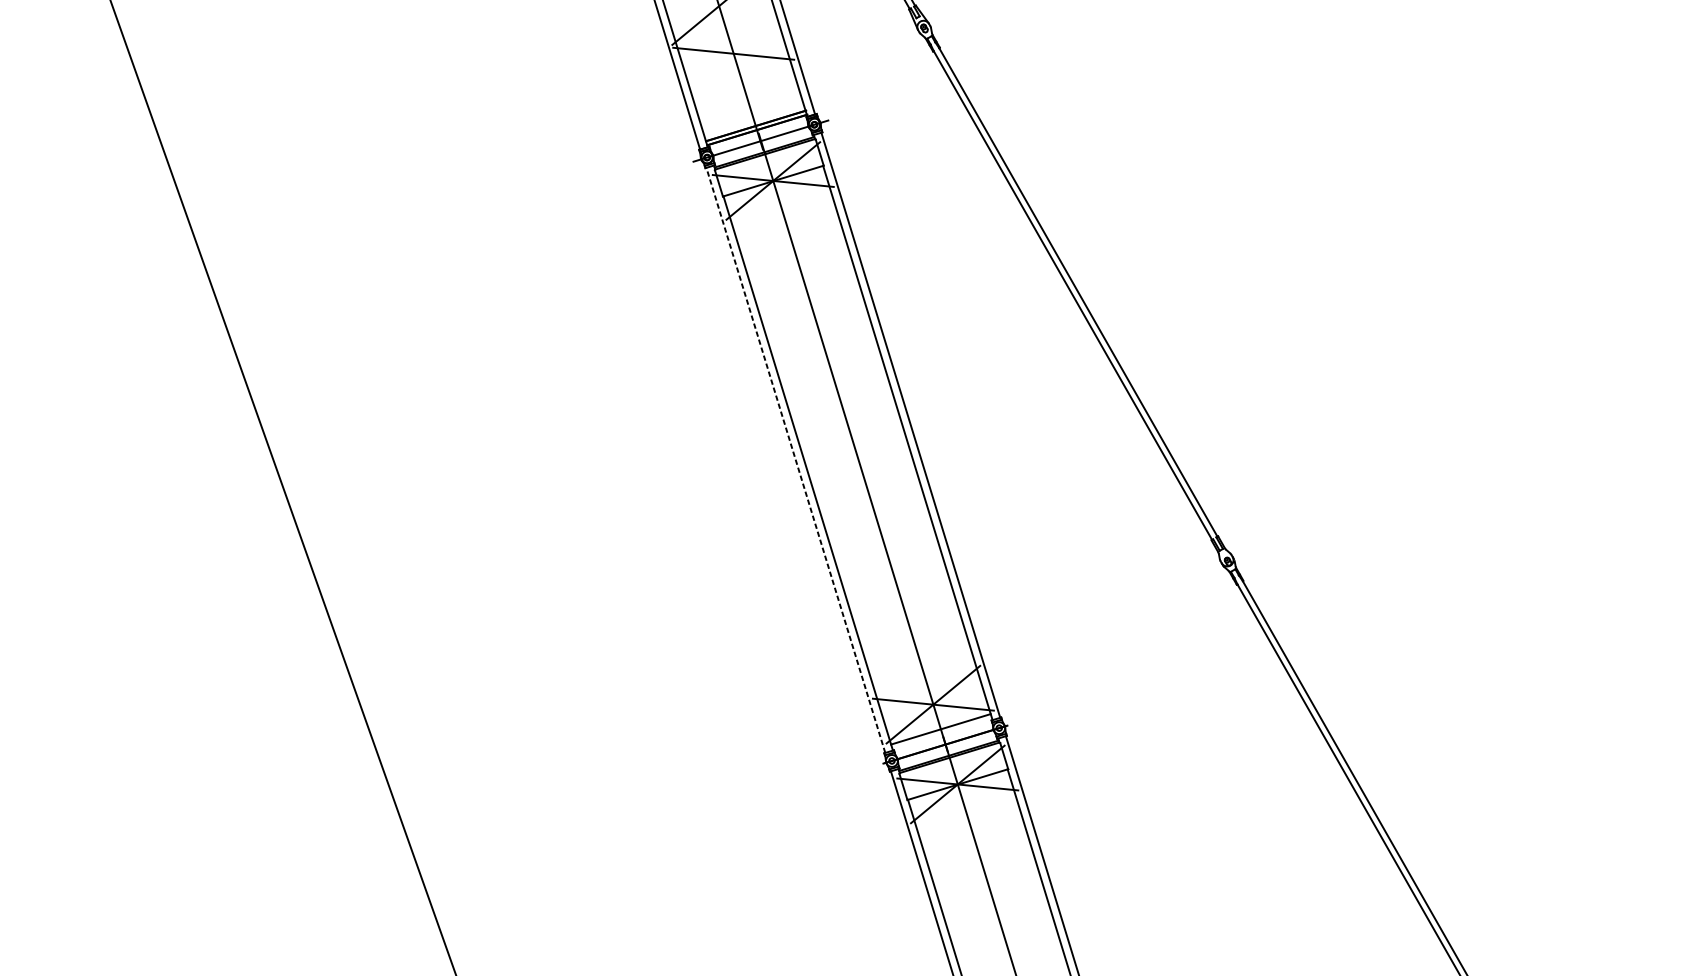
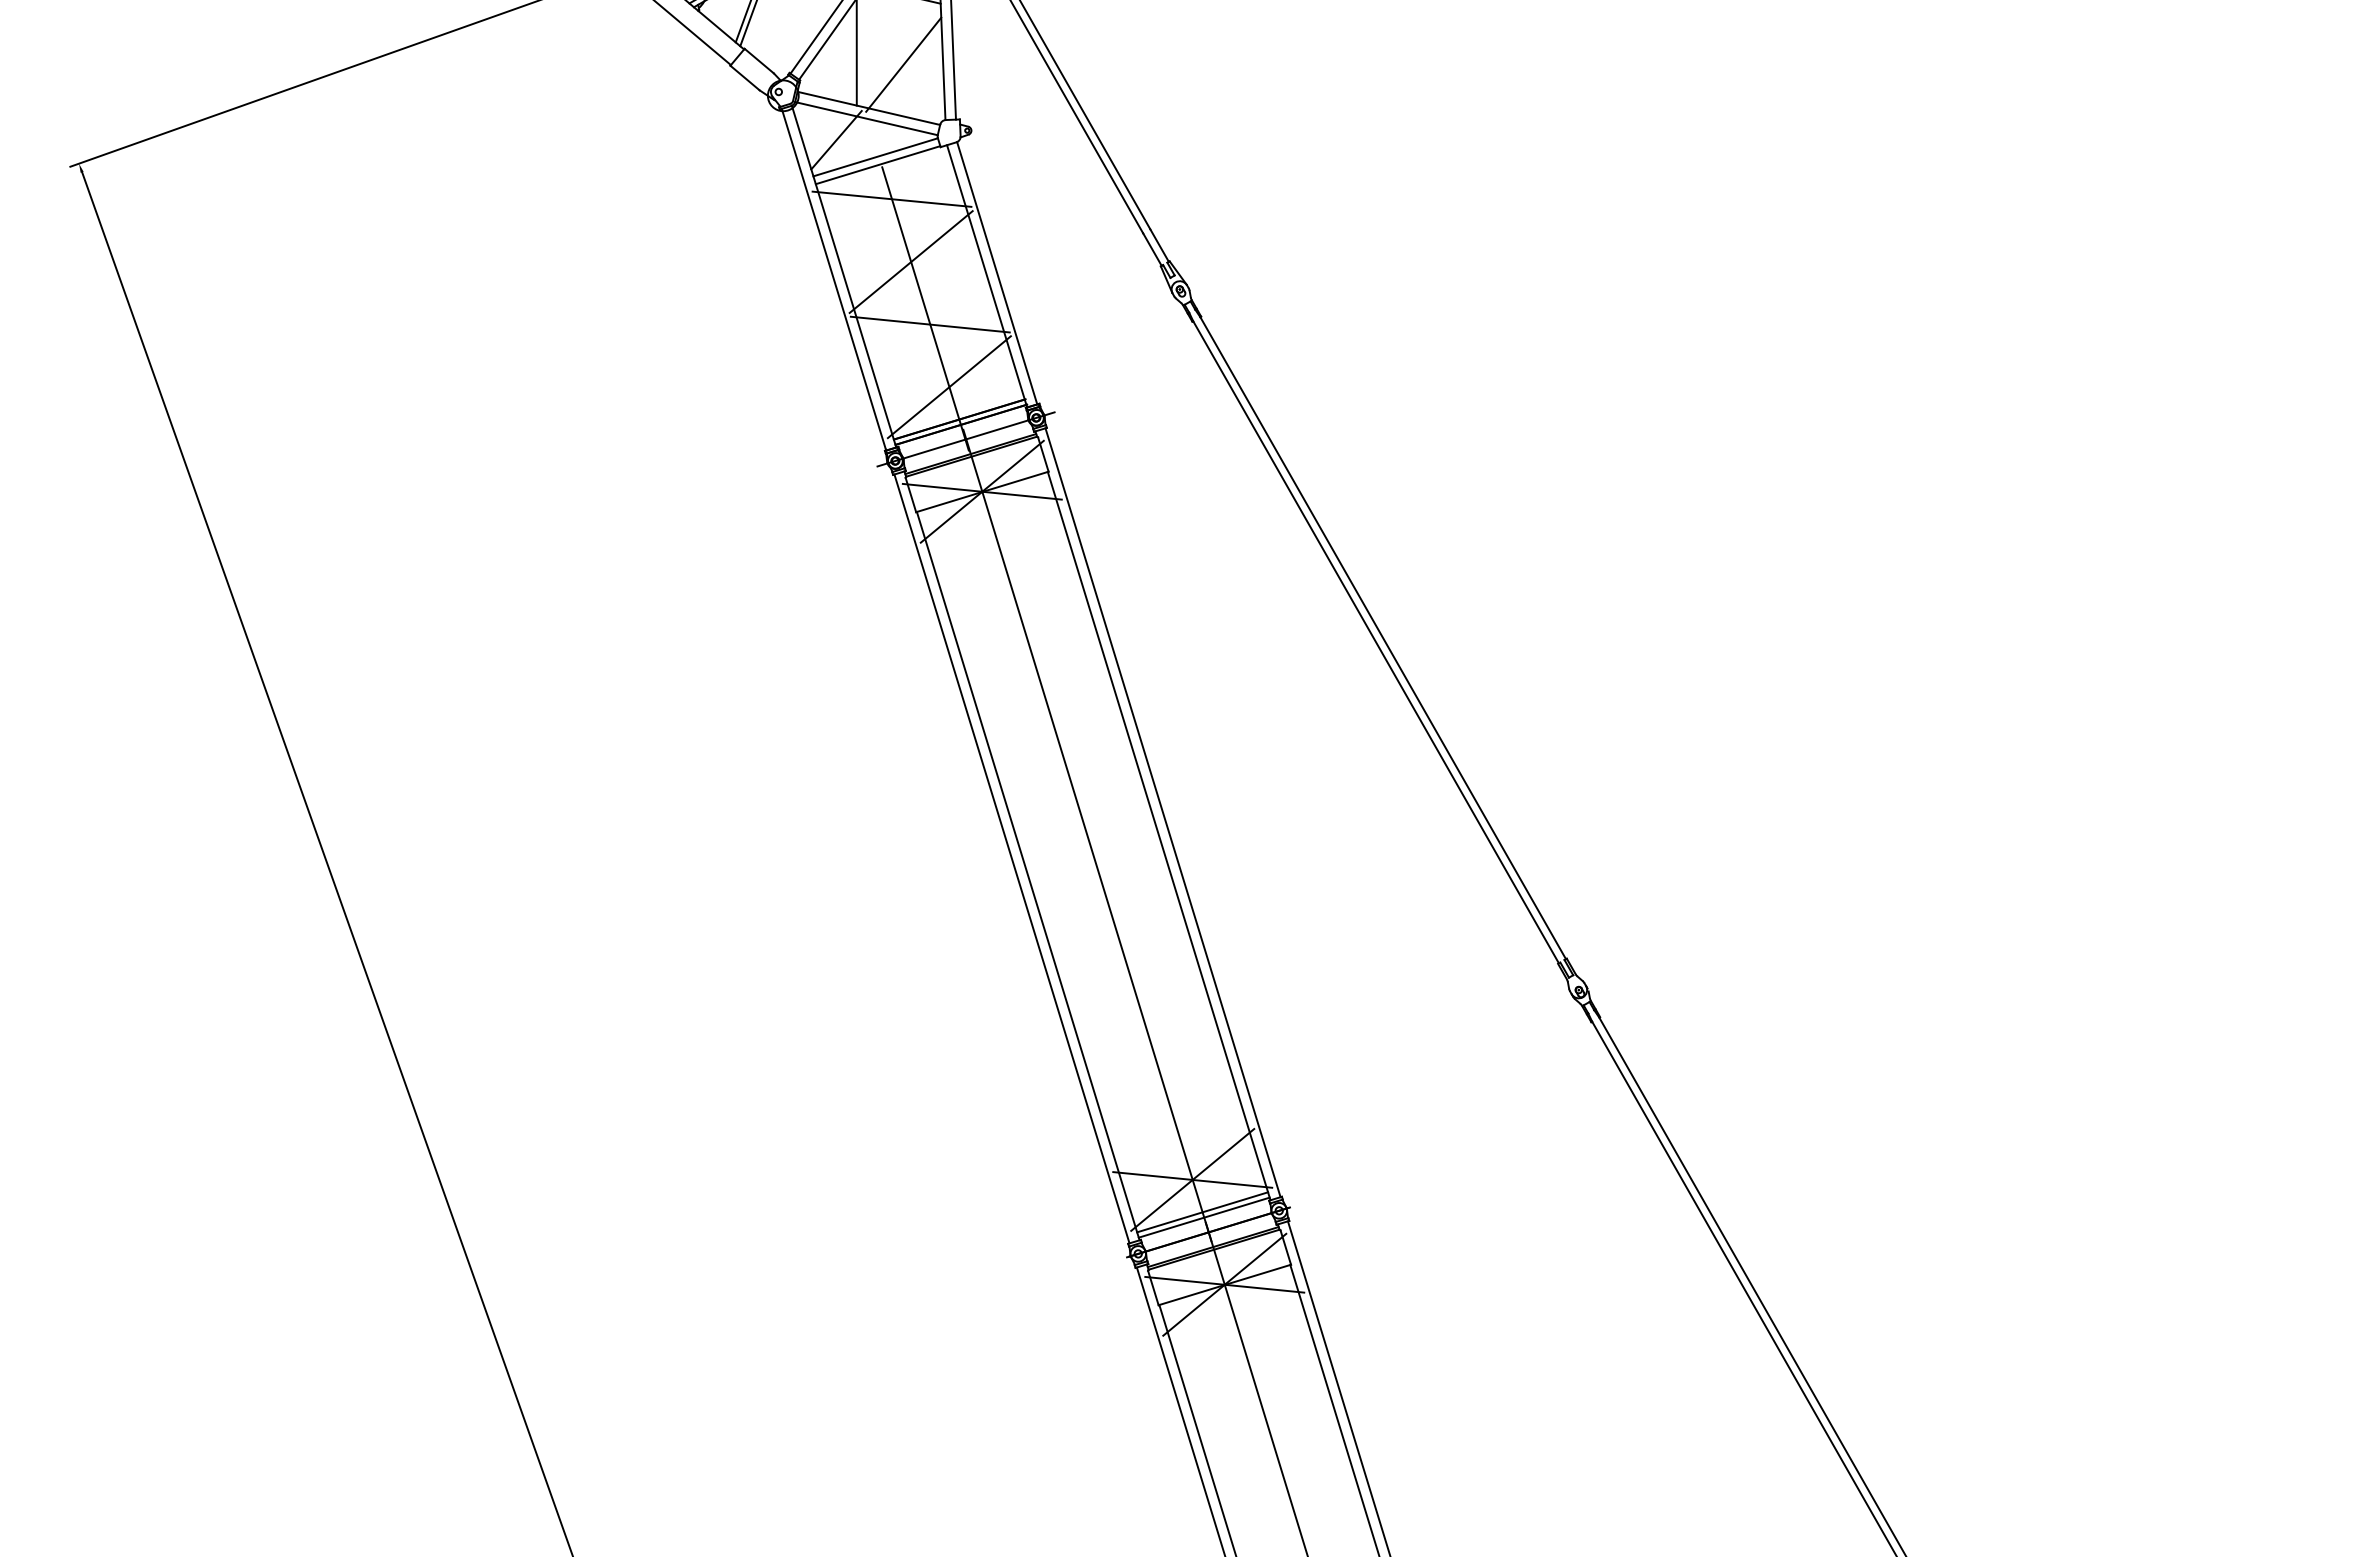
line: (747, 101) -> (948, 387), added
line: (795, 460) -> (1011, 858), dashed -> solid
line: (941, 733) -> (1203, 1217), added

